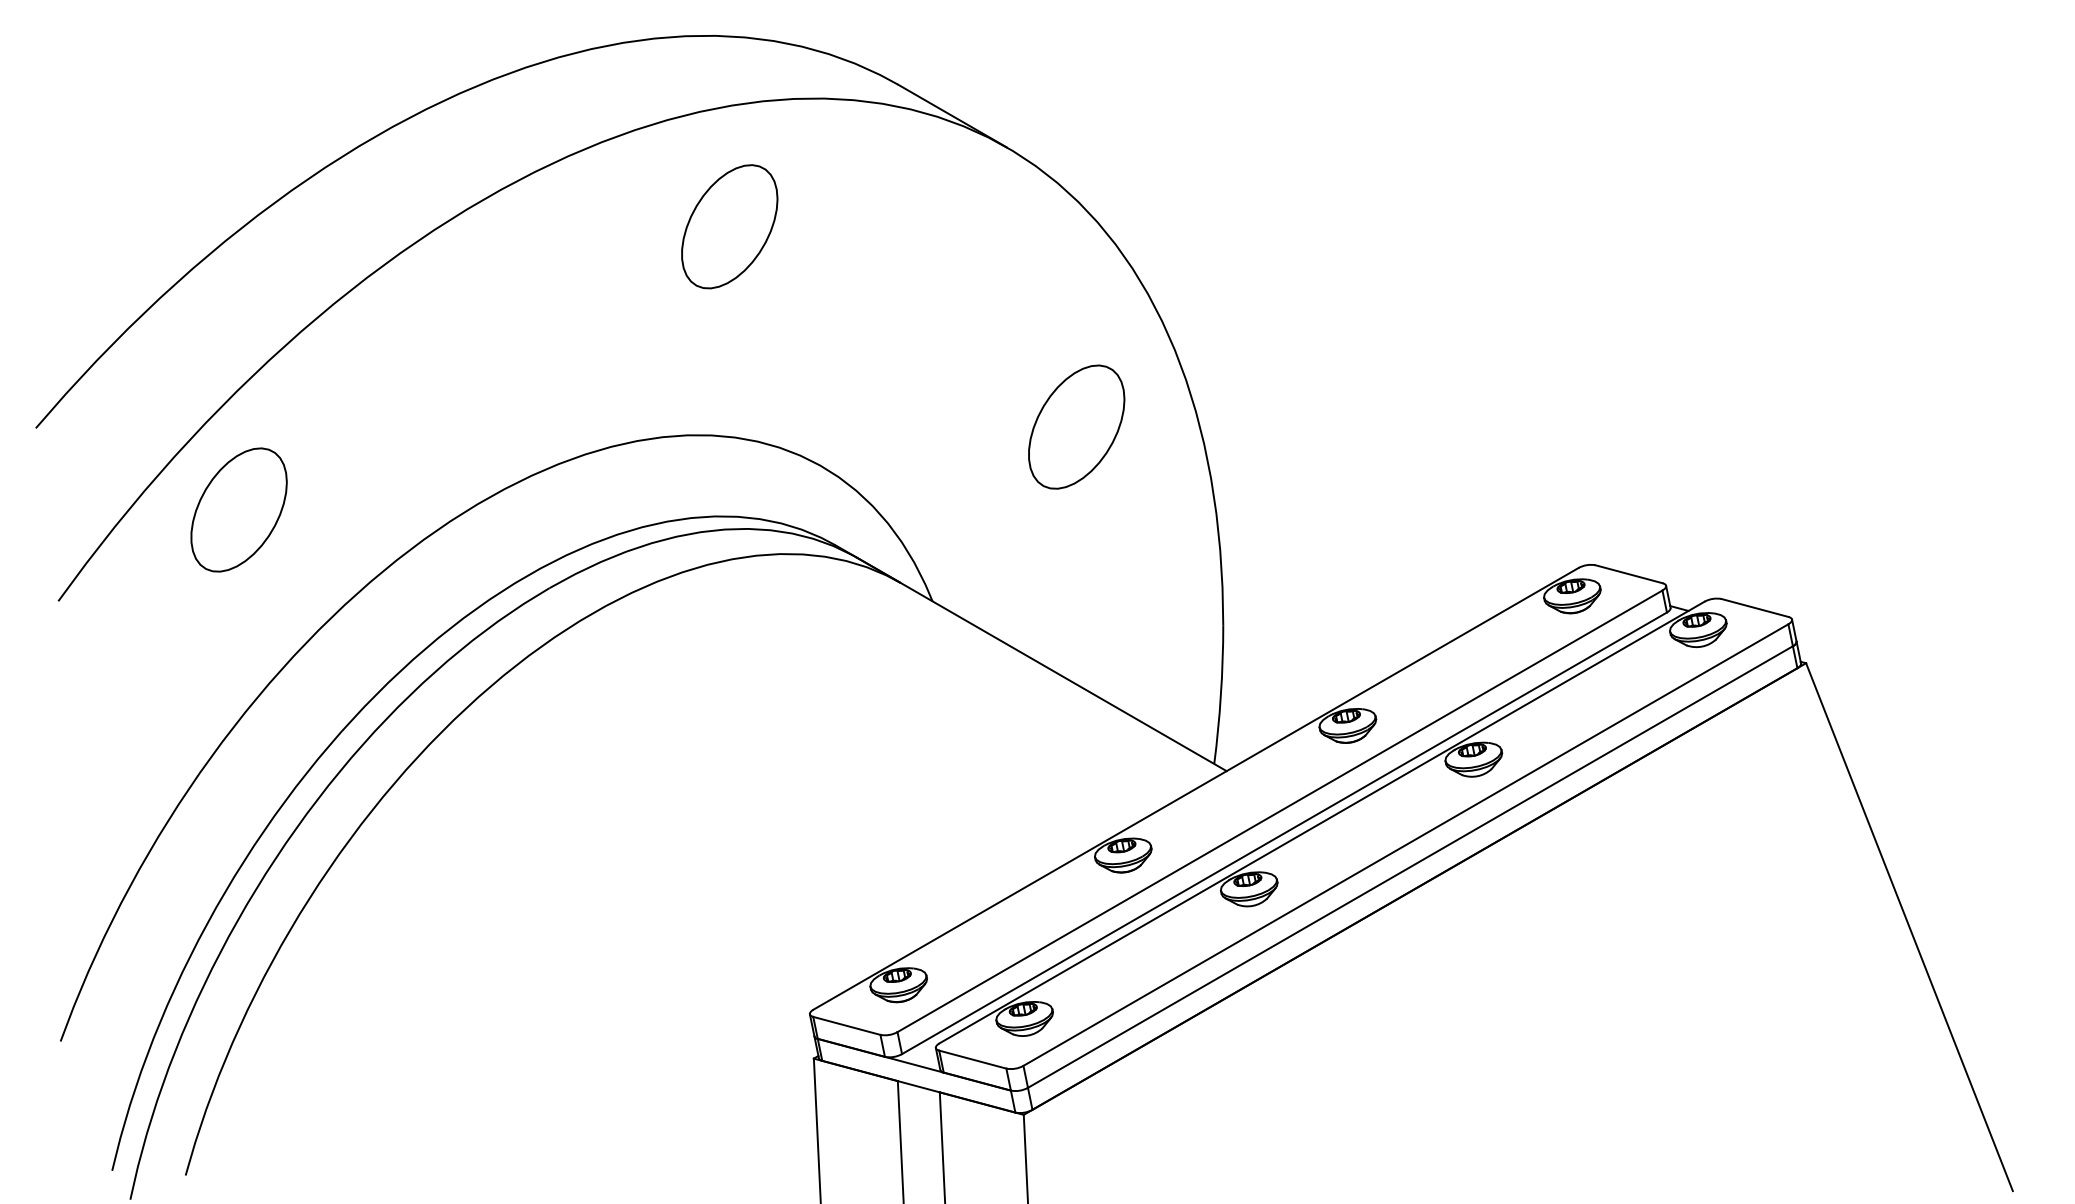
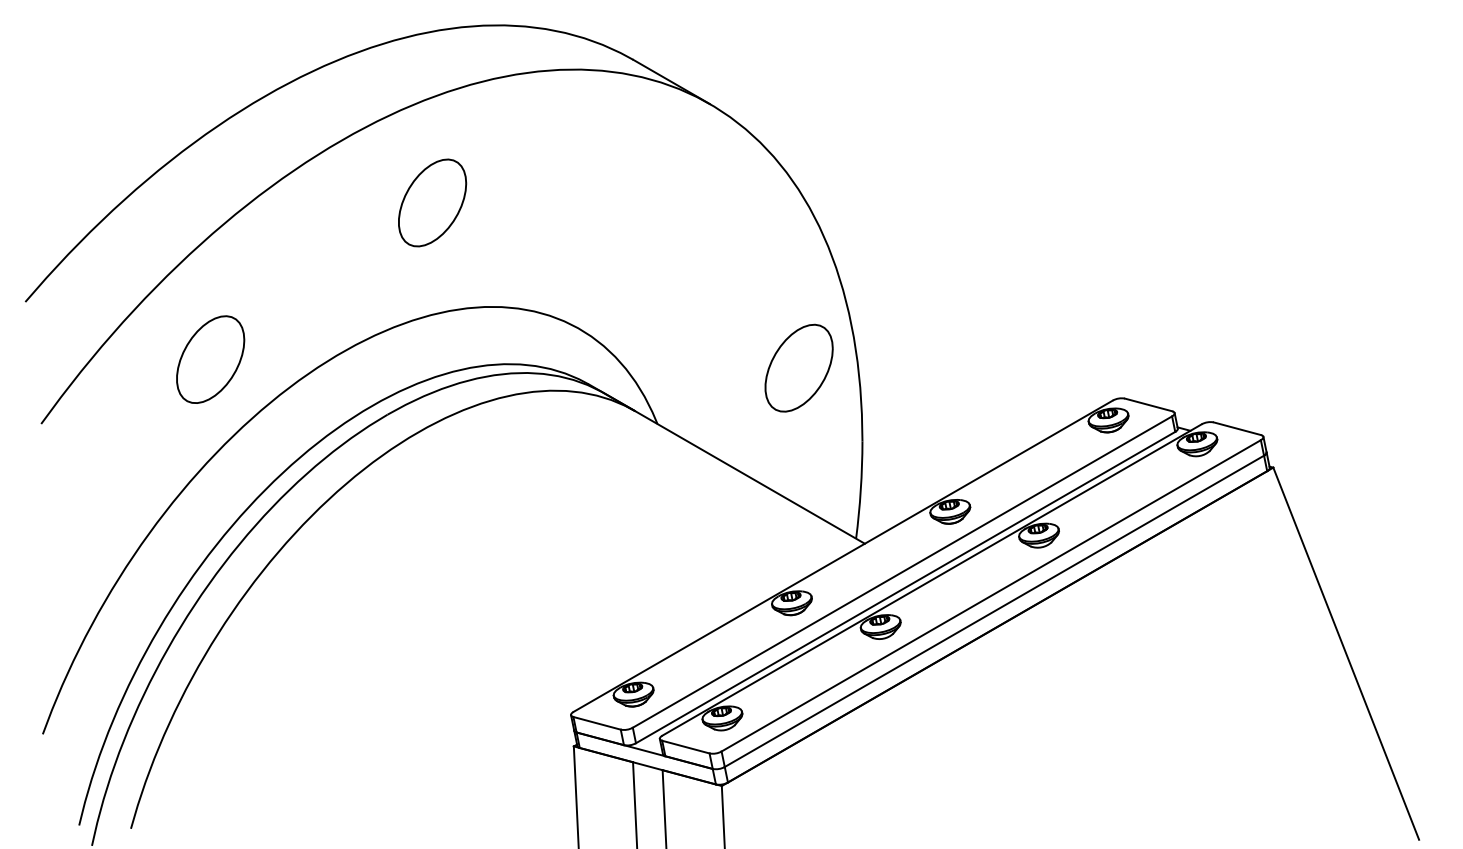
part: (729, 226) -> (432, 202), moved
part: (1075, 426) -> (798, 367), moved
part: (238, 509) -> (210, 359), moved

